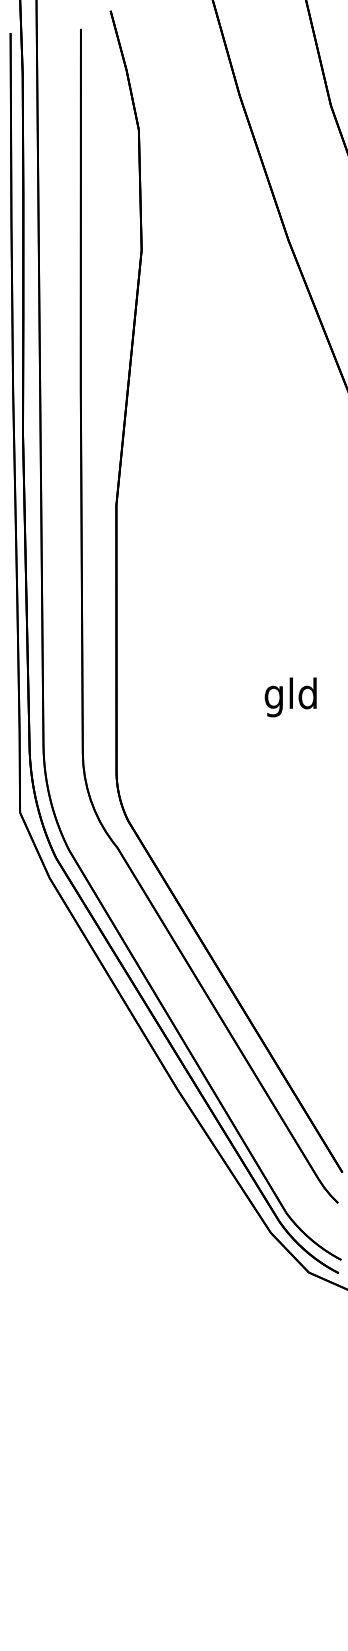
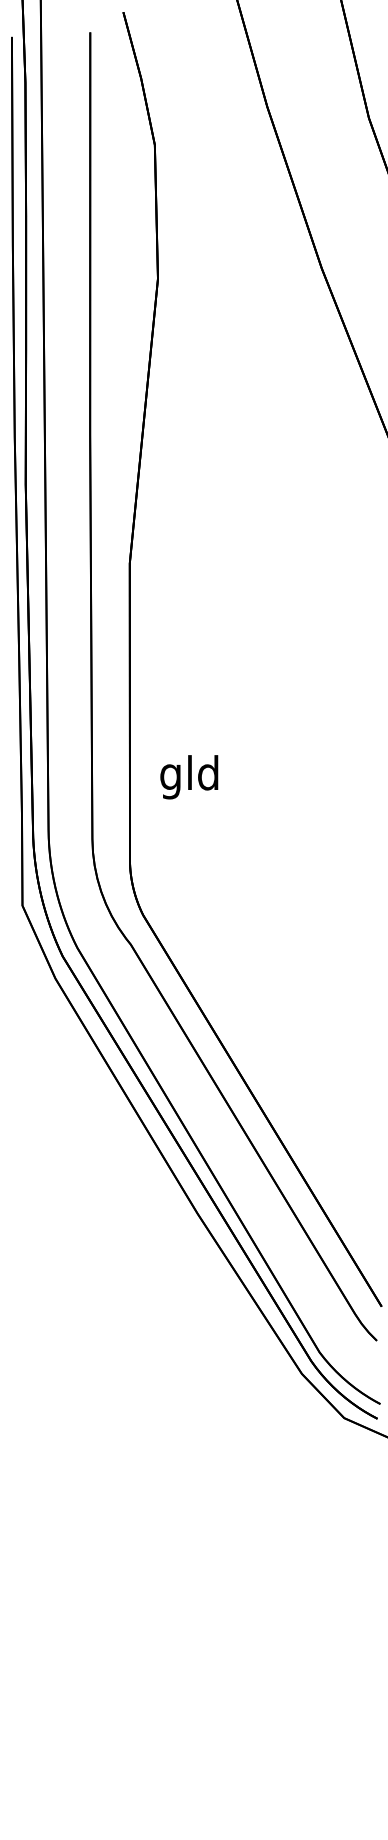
text: (290, 697) -> (188, 777), moved

